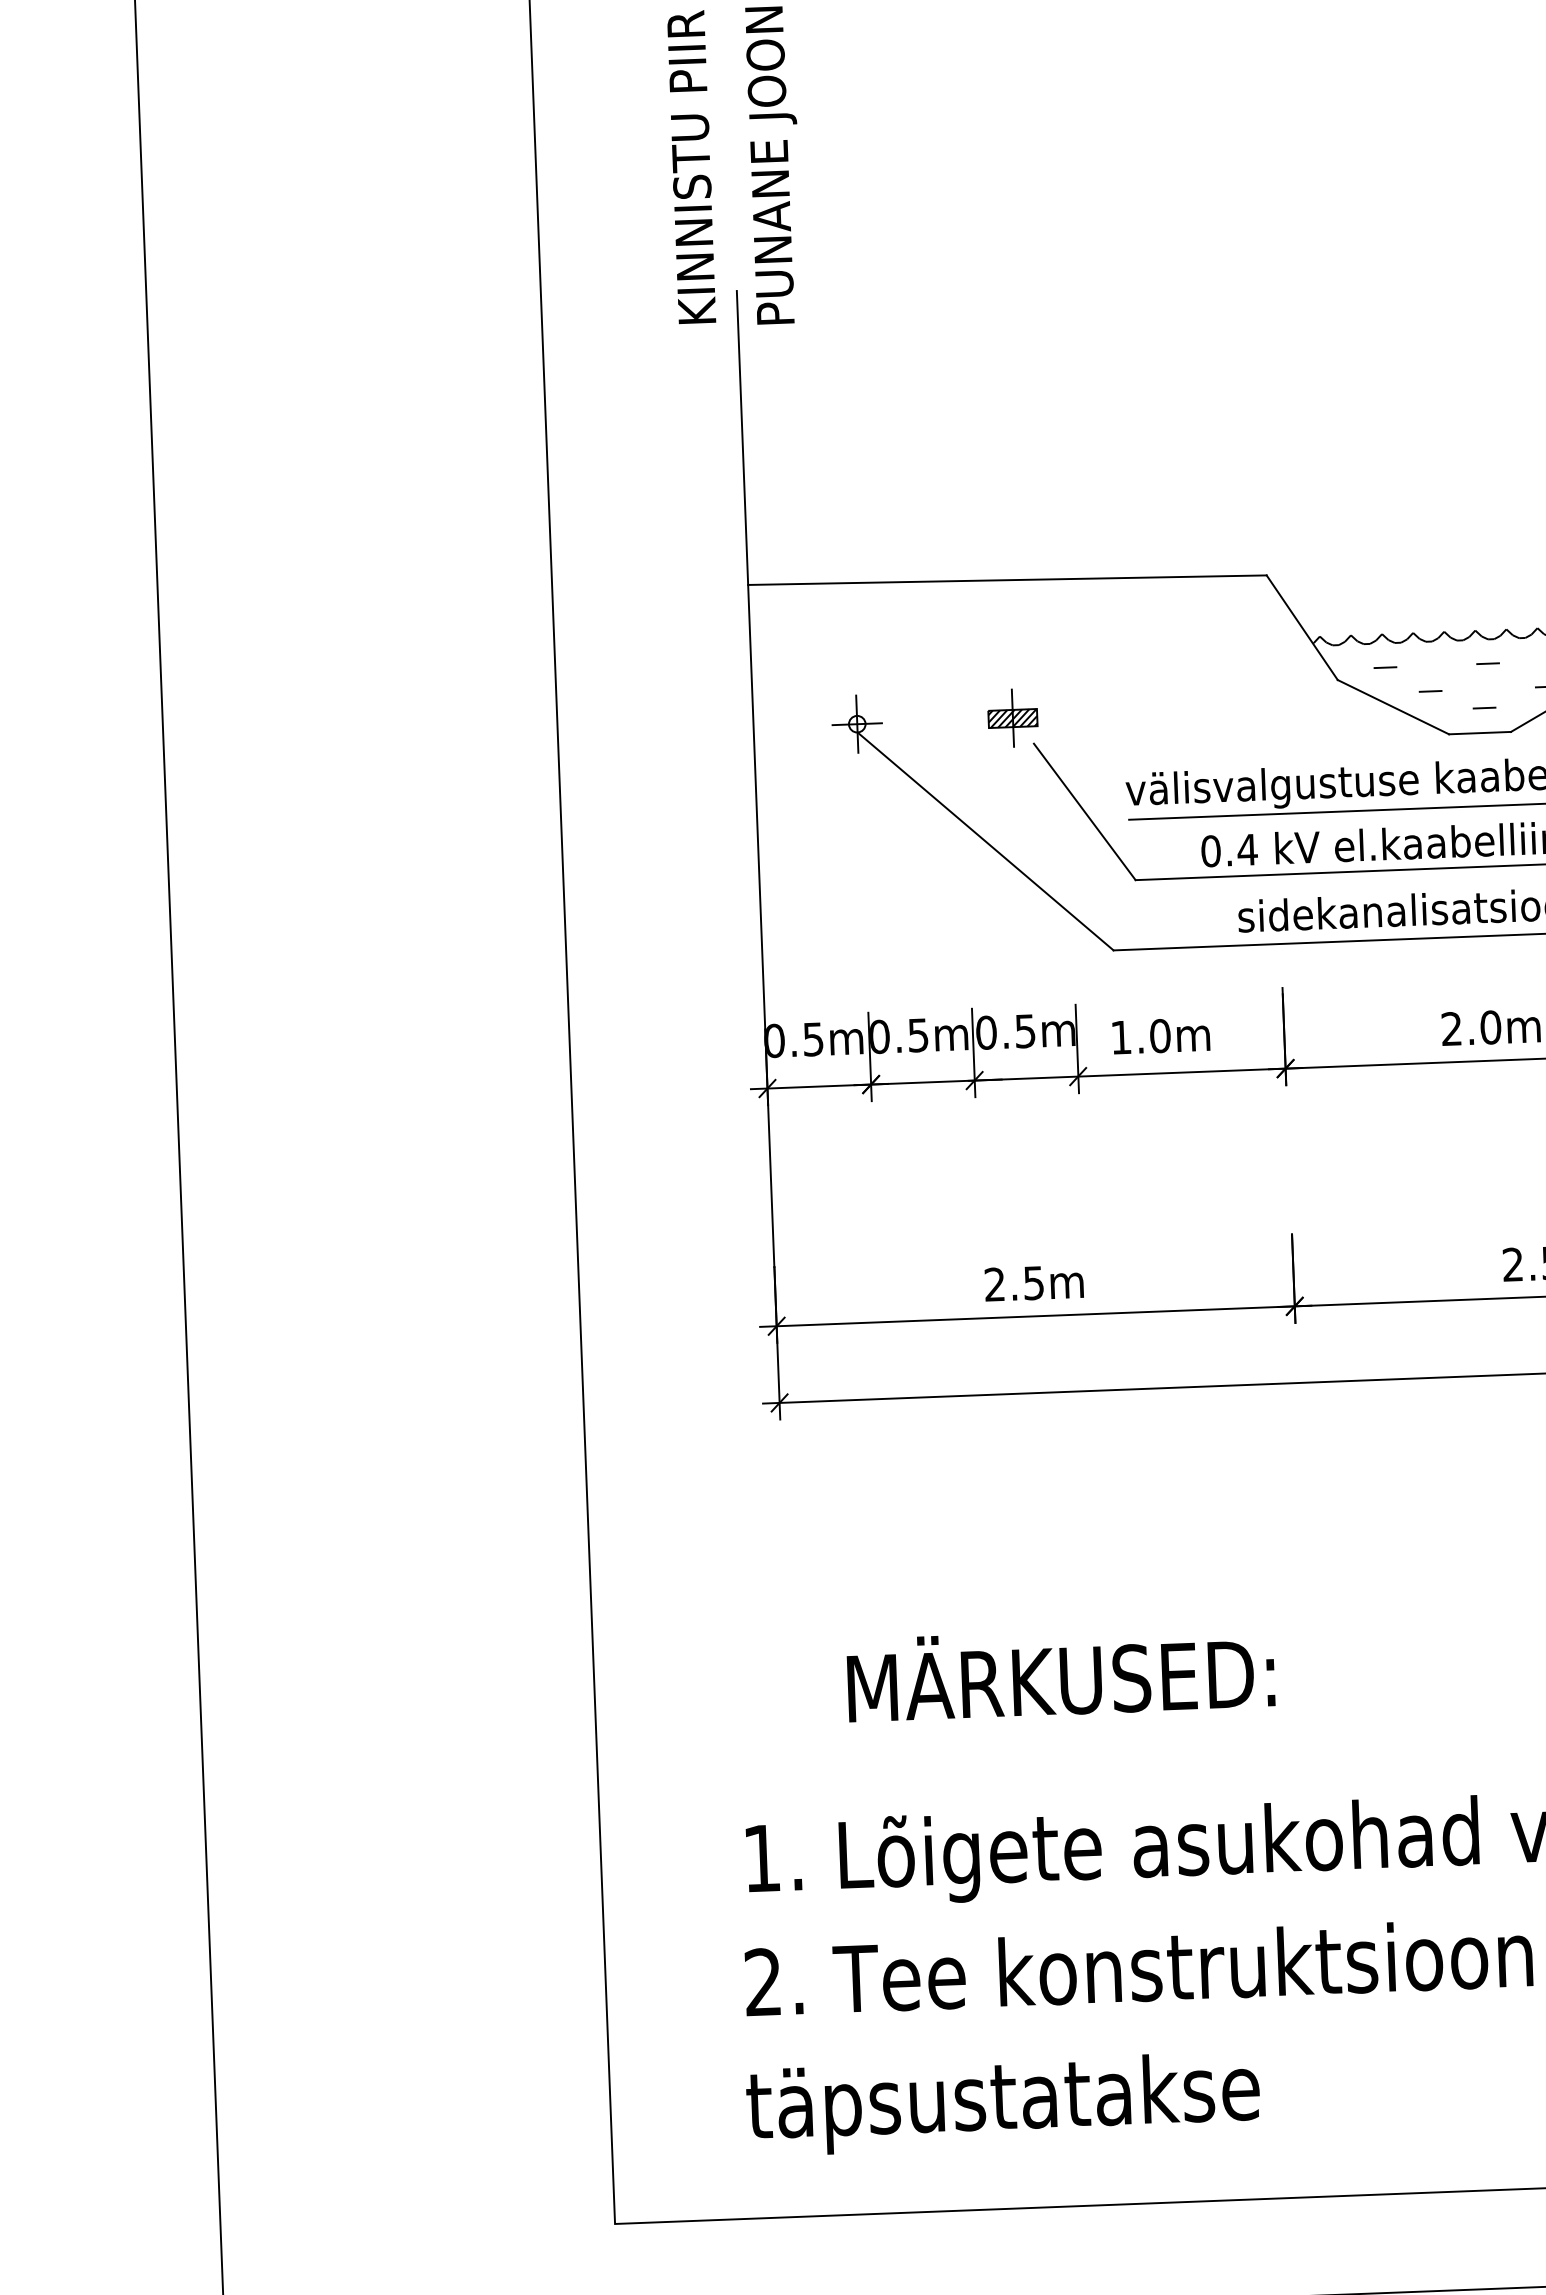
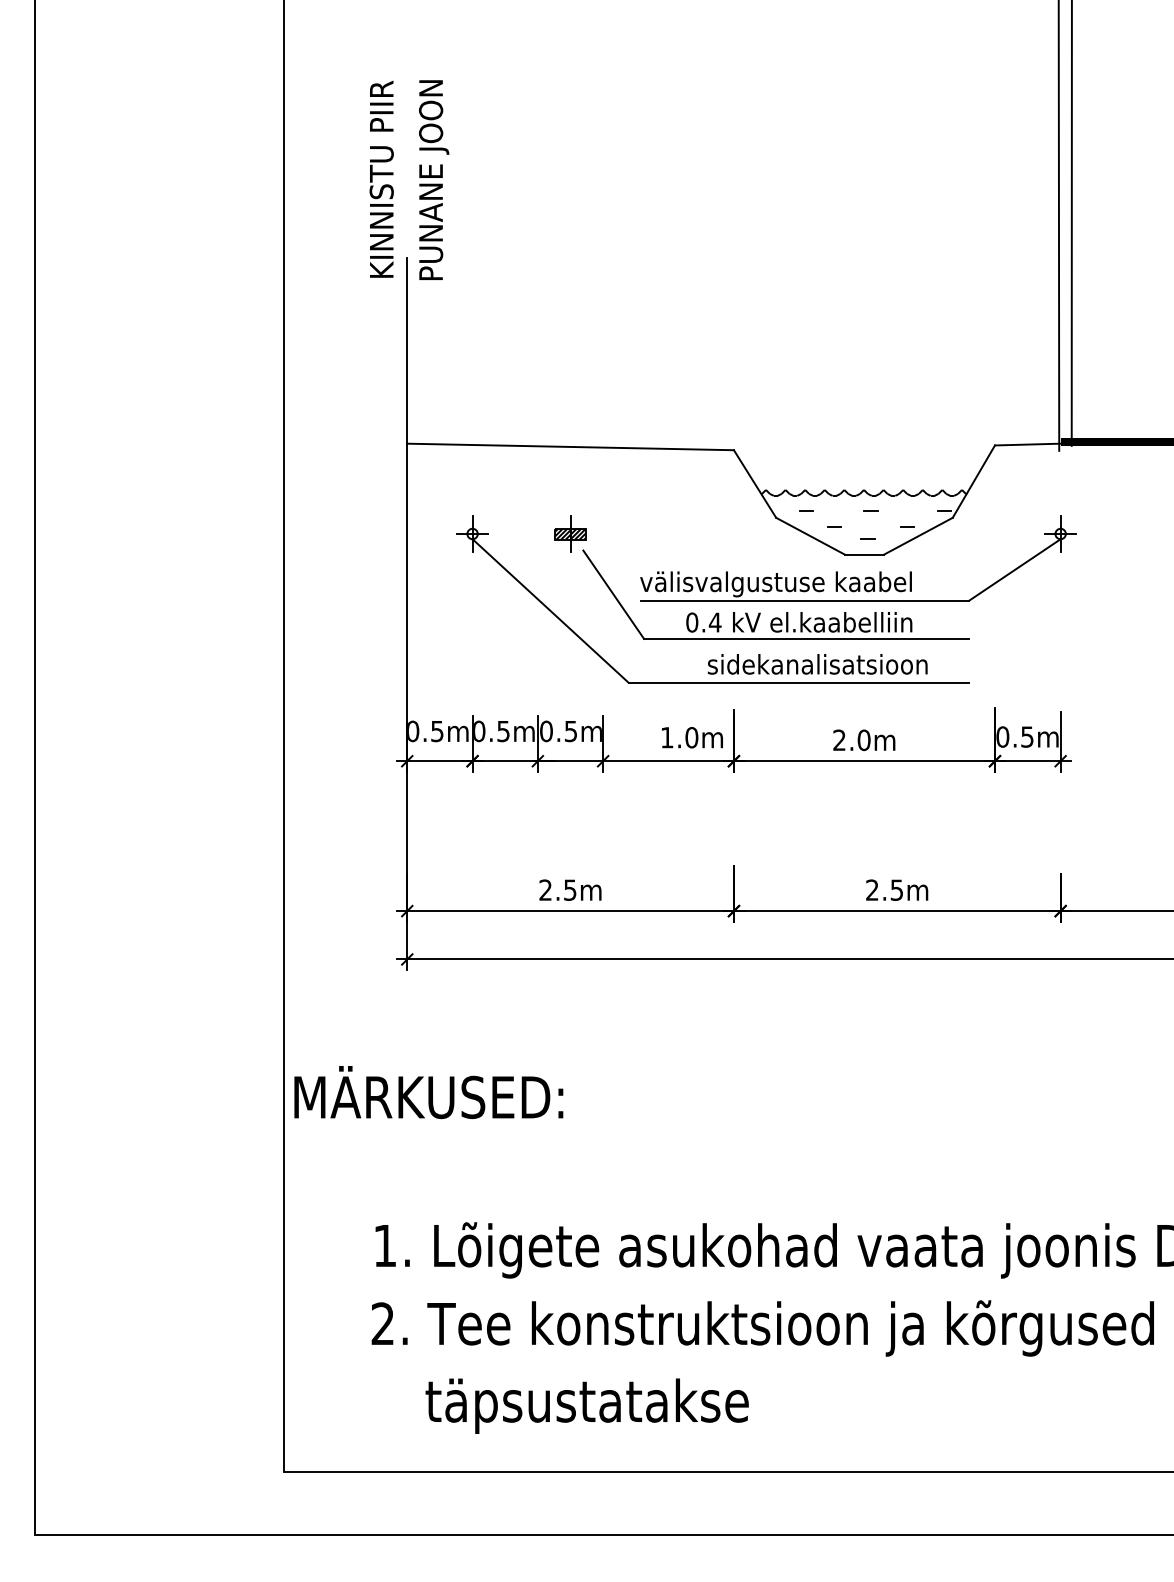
text: (1161, 1035) -> (692, 737), moved
text: (1060, 1673) -> (428, 1092), moved
text: (1002, 2102) -> (586, 1405), moved

